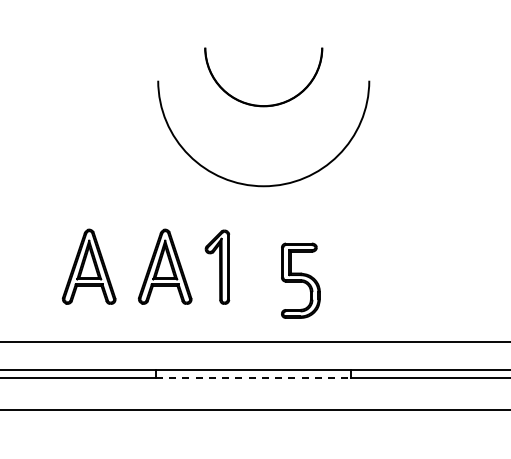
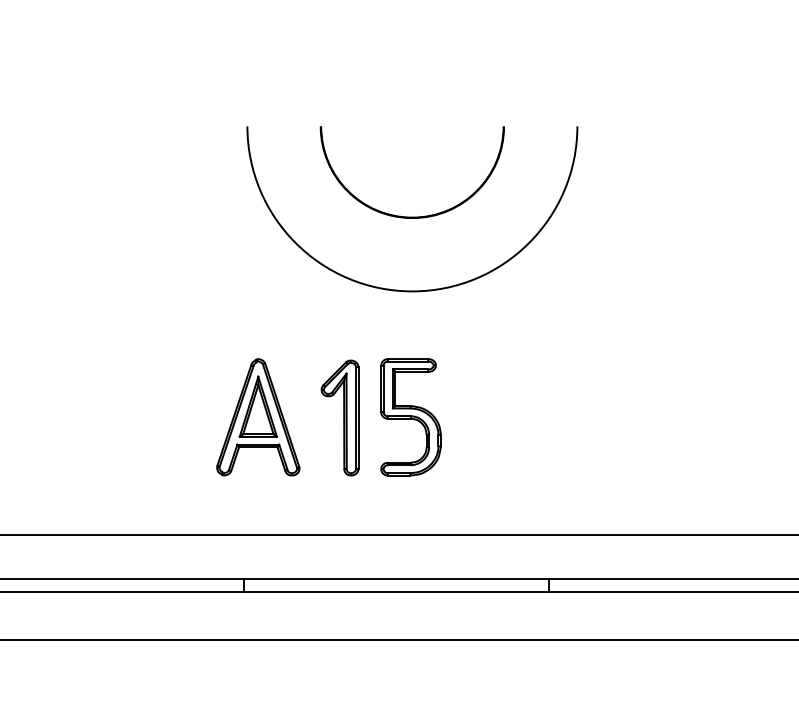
part: (258, 104) -> (404, 215), moved
part: (88, 266) -> (138, 416), removed
part: (300, 280) -> (410, 416), moved
line: (253, 378) -> (396, 591), dashed -> solid

